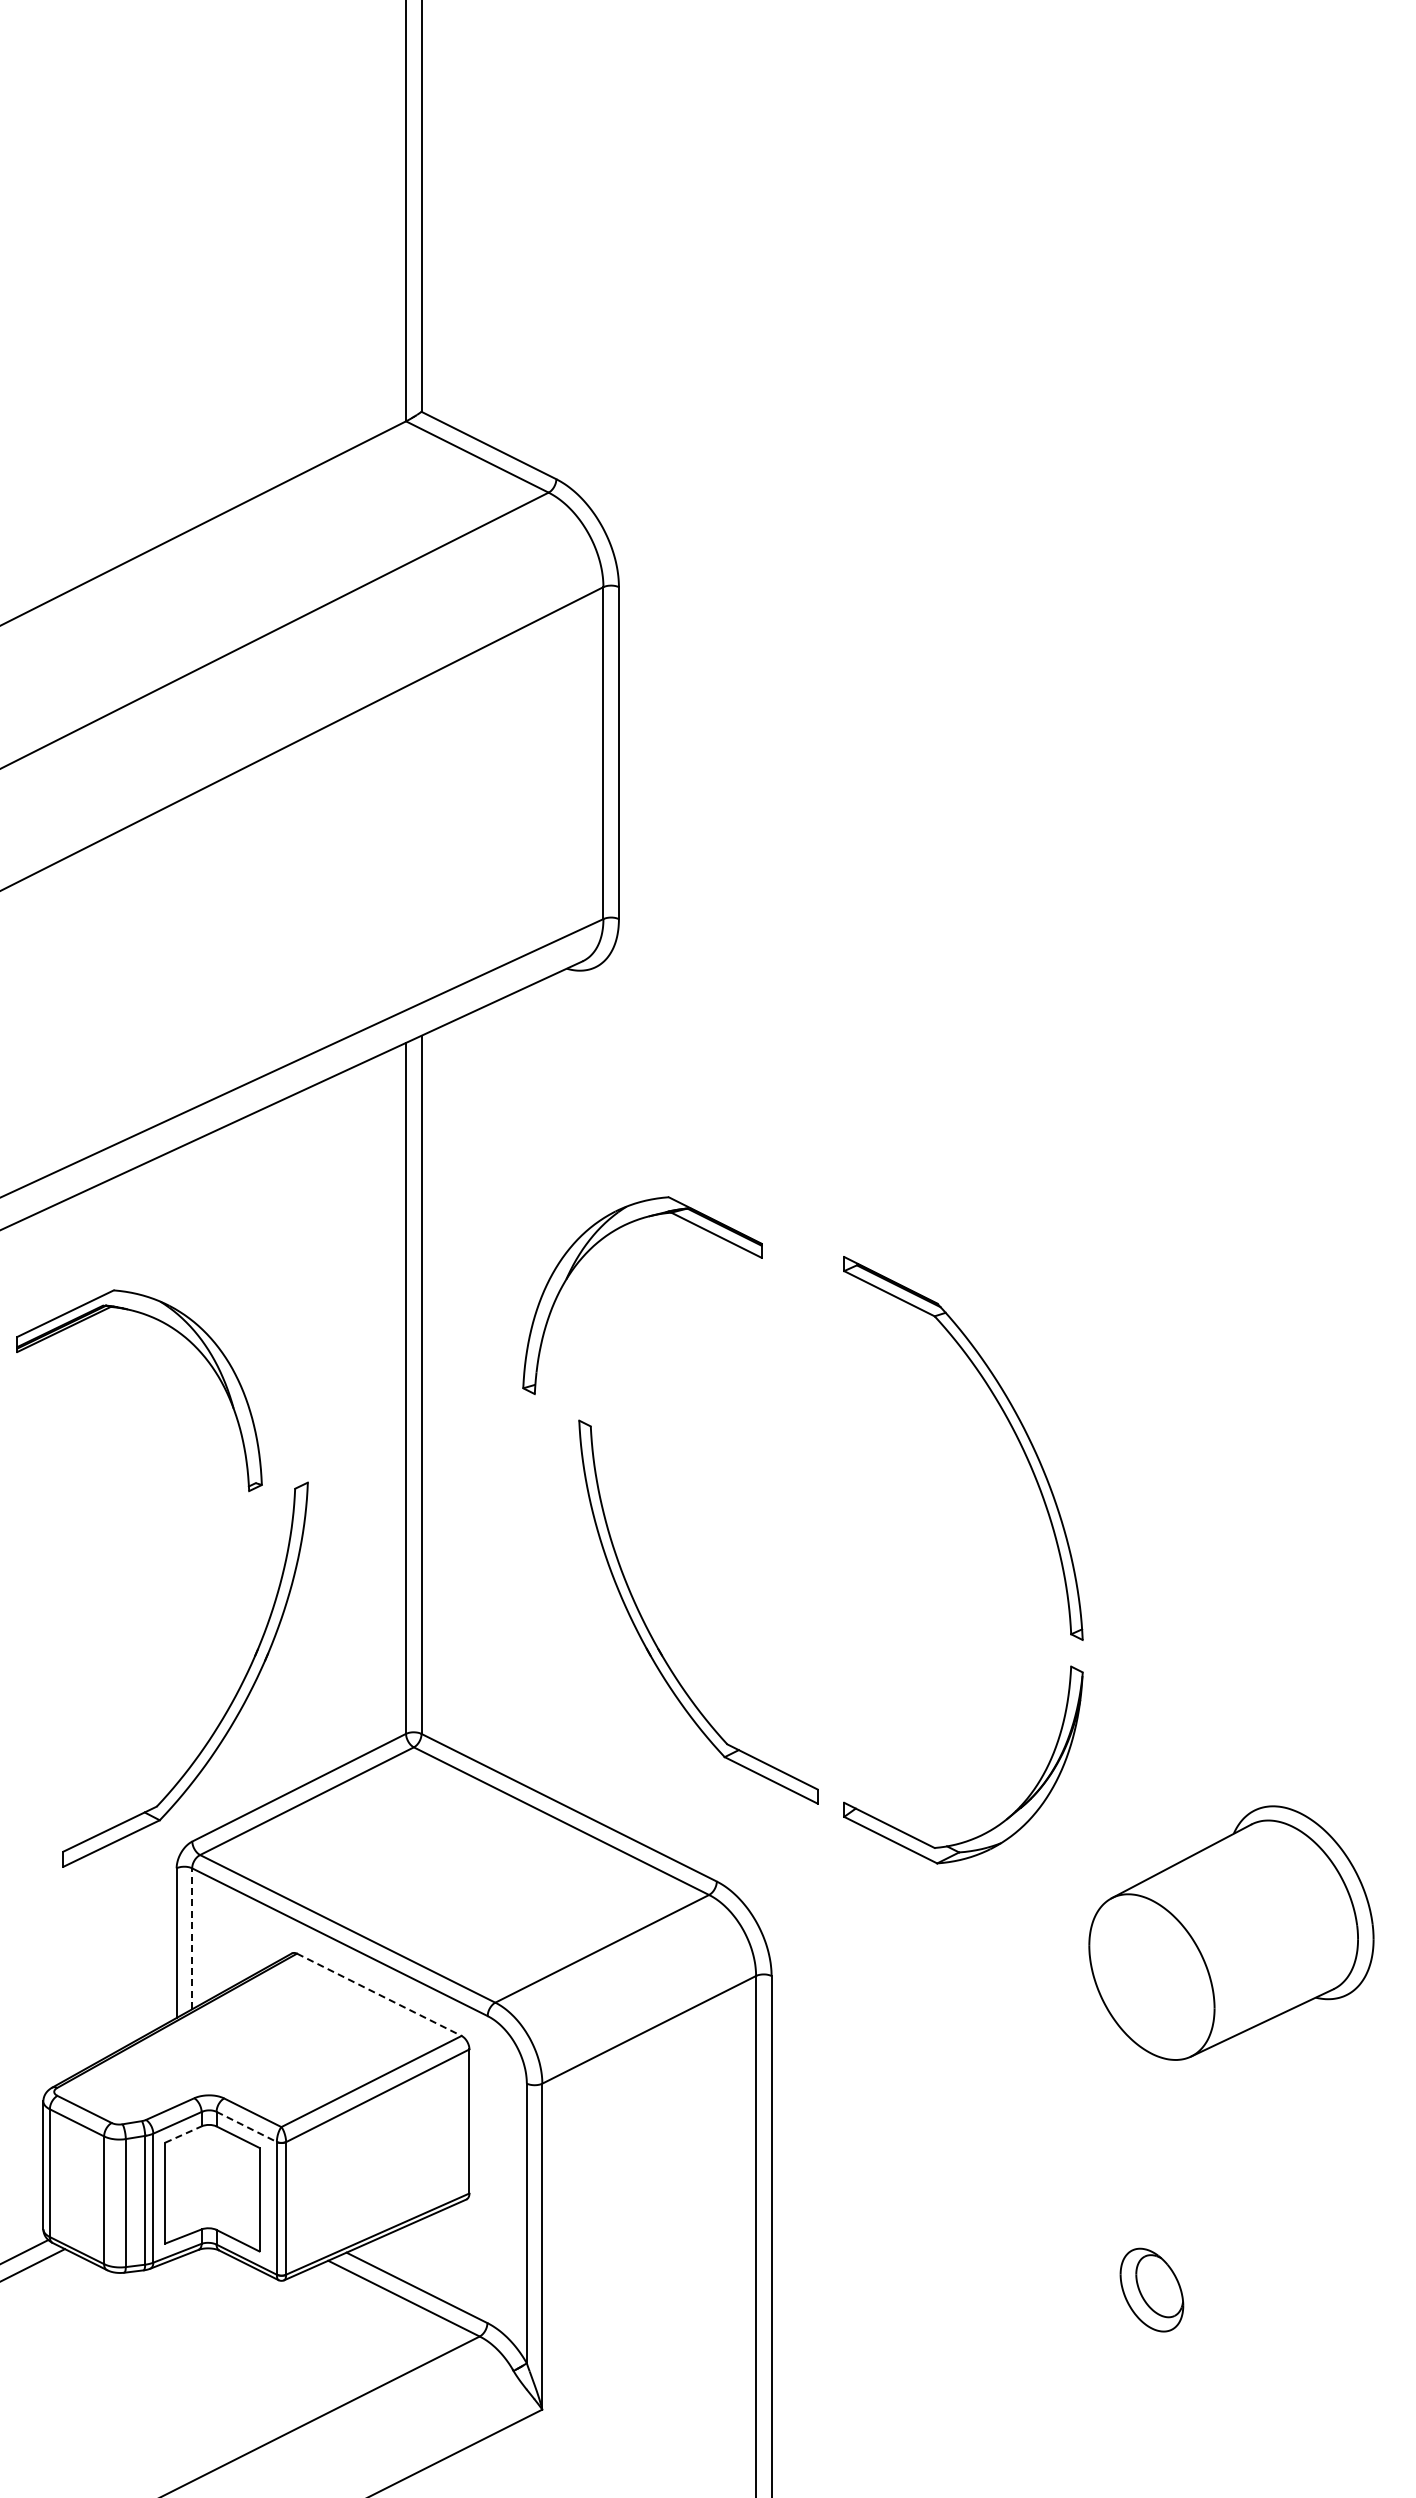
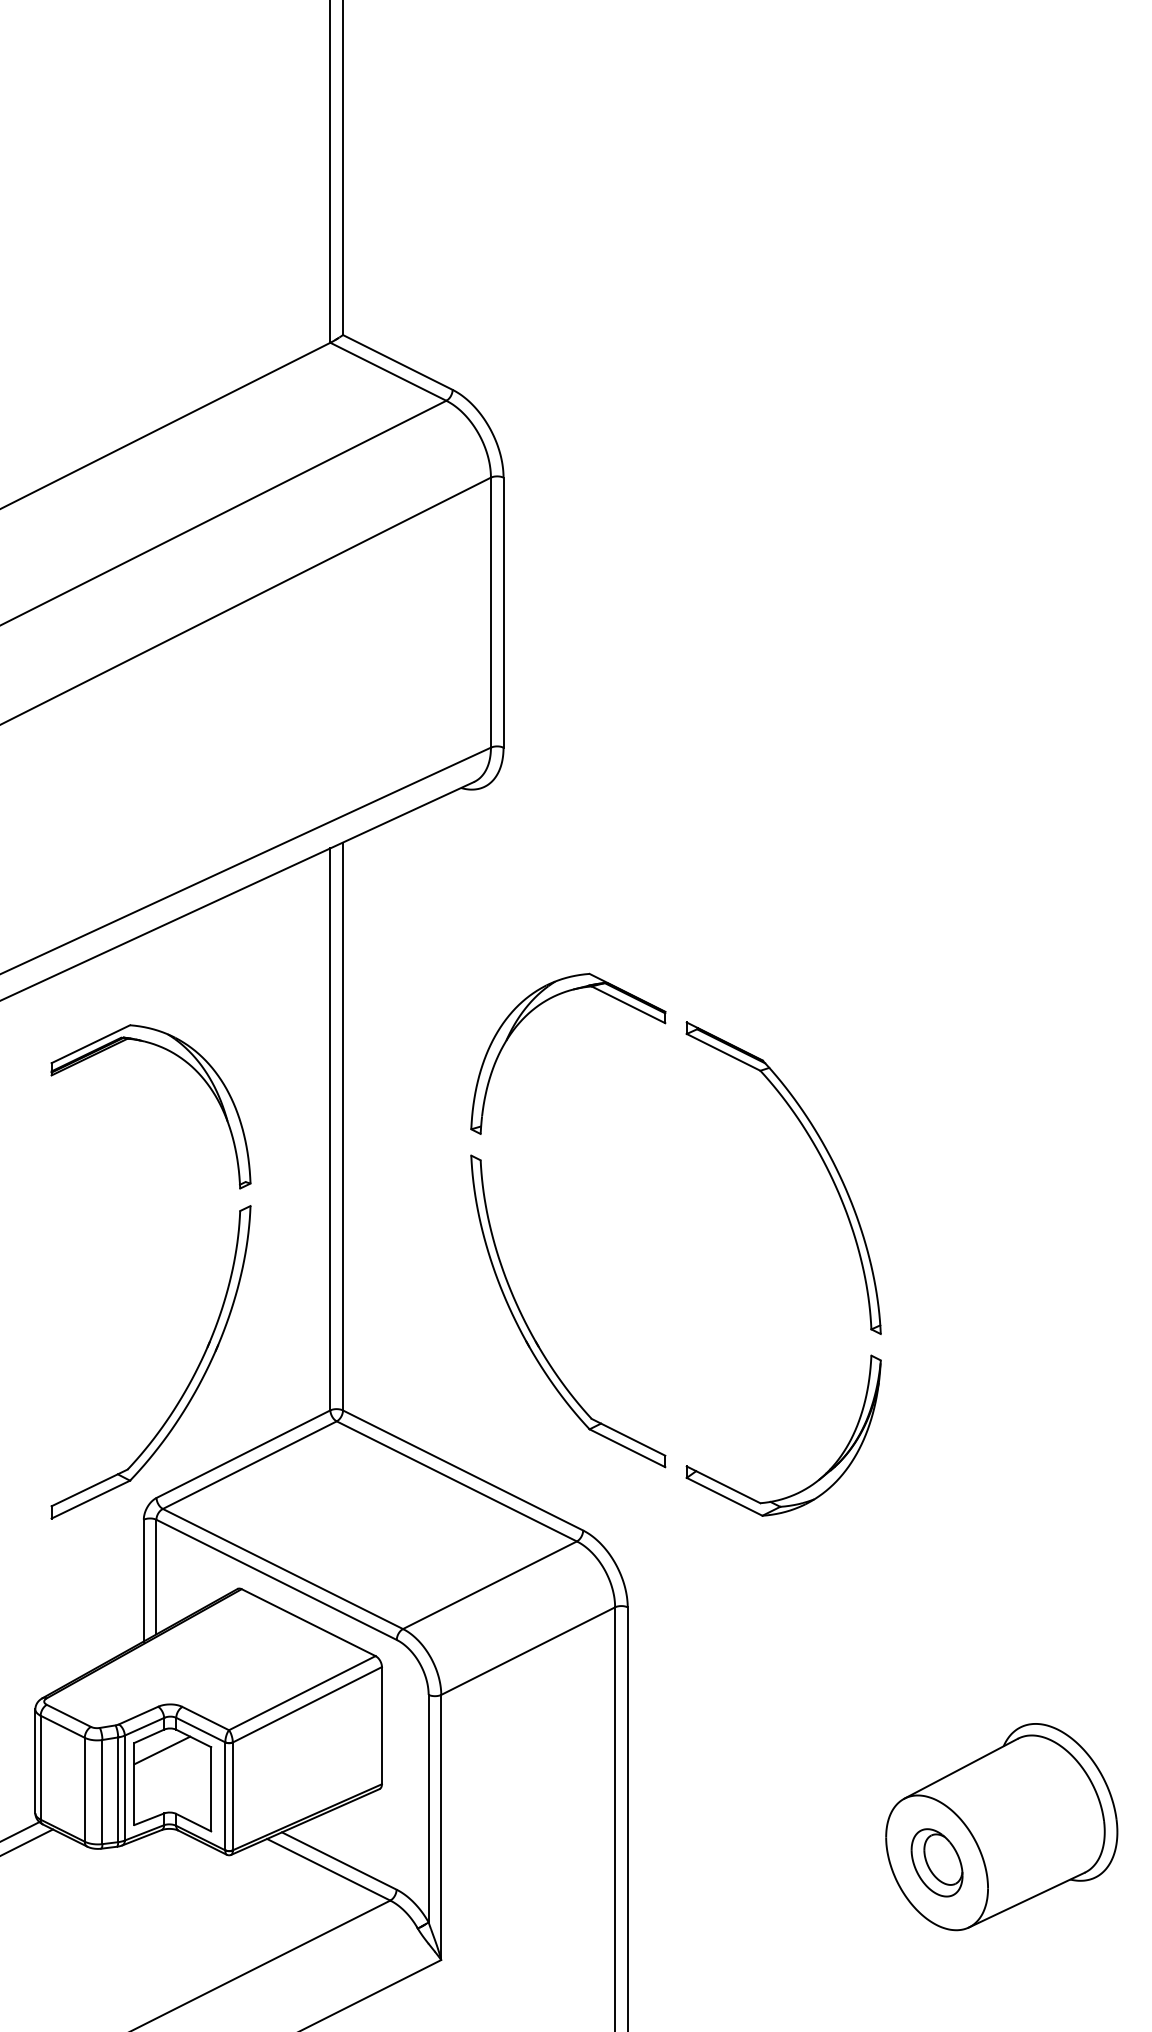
part: (597, 1244) -> (531, 1012), moved
part: (179, 1334) -> (183, 1061), moved
part: (1231, 1932) -> (1001, 1826), moved
line: (192, 1938) -> (156, 1576), dashed -> solid
line: (379, 1995) -> (308, 1623), dashed -> solid
line: (246, 2126) -> (200, 1729), dashed -> solid
line: (183, 2134) -> (149, 1736), dashed -> solid
line: (199, 2151) -> (162, 1750), added

